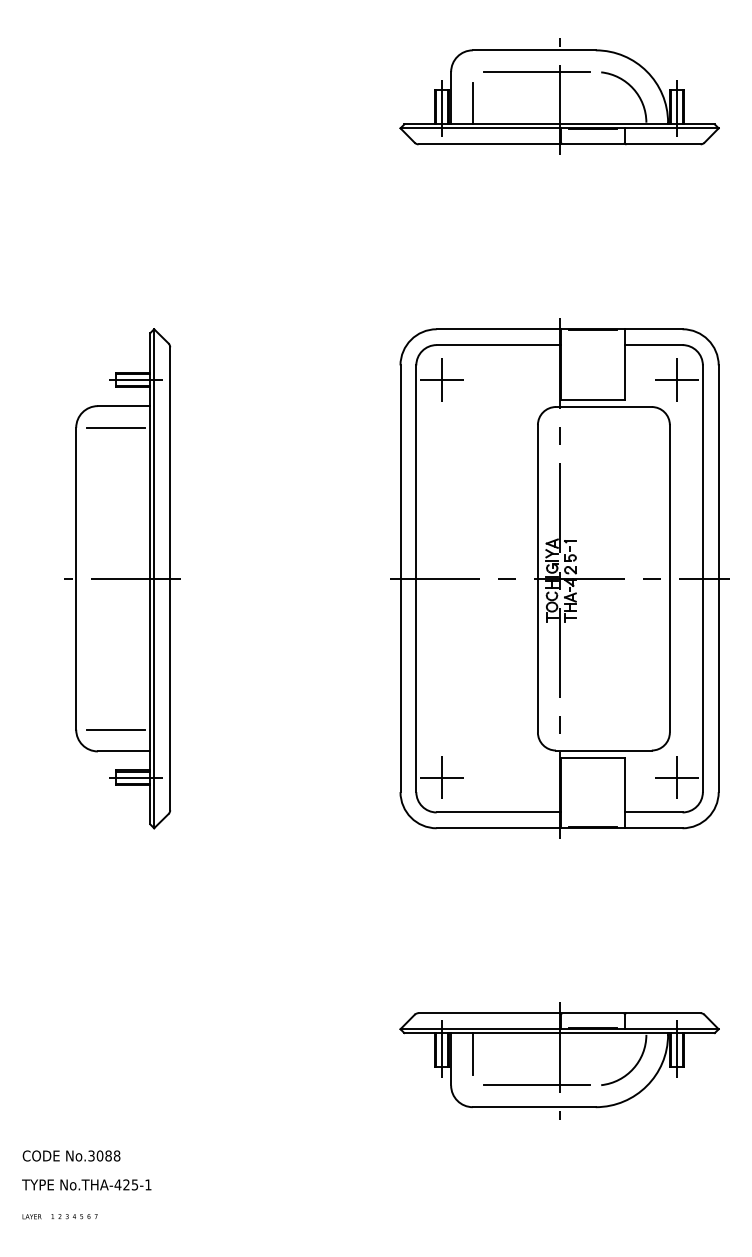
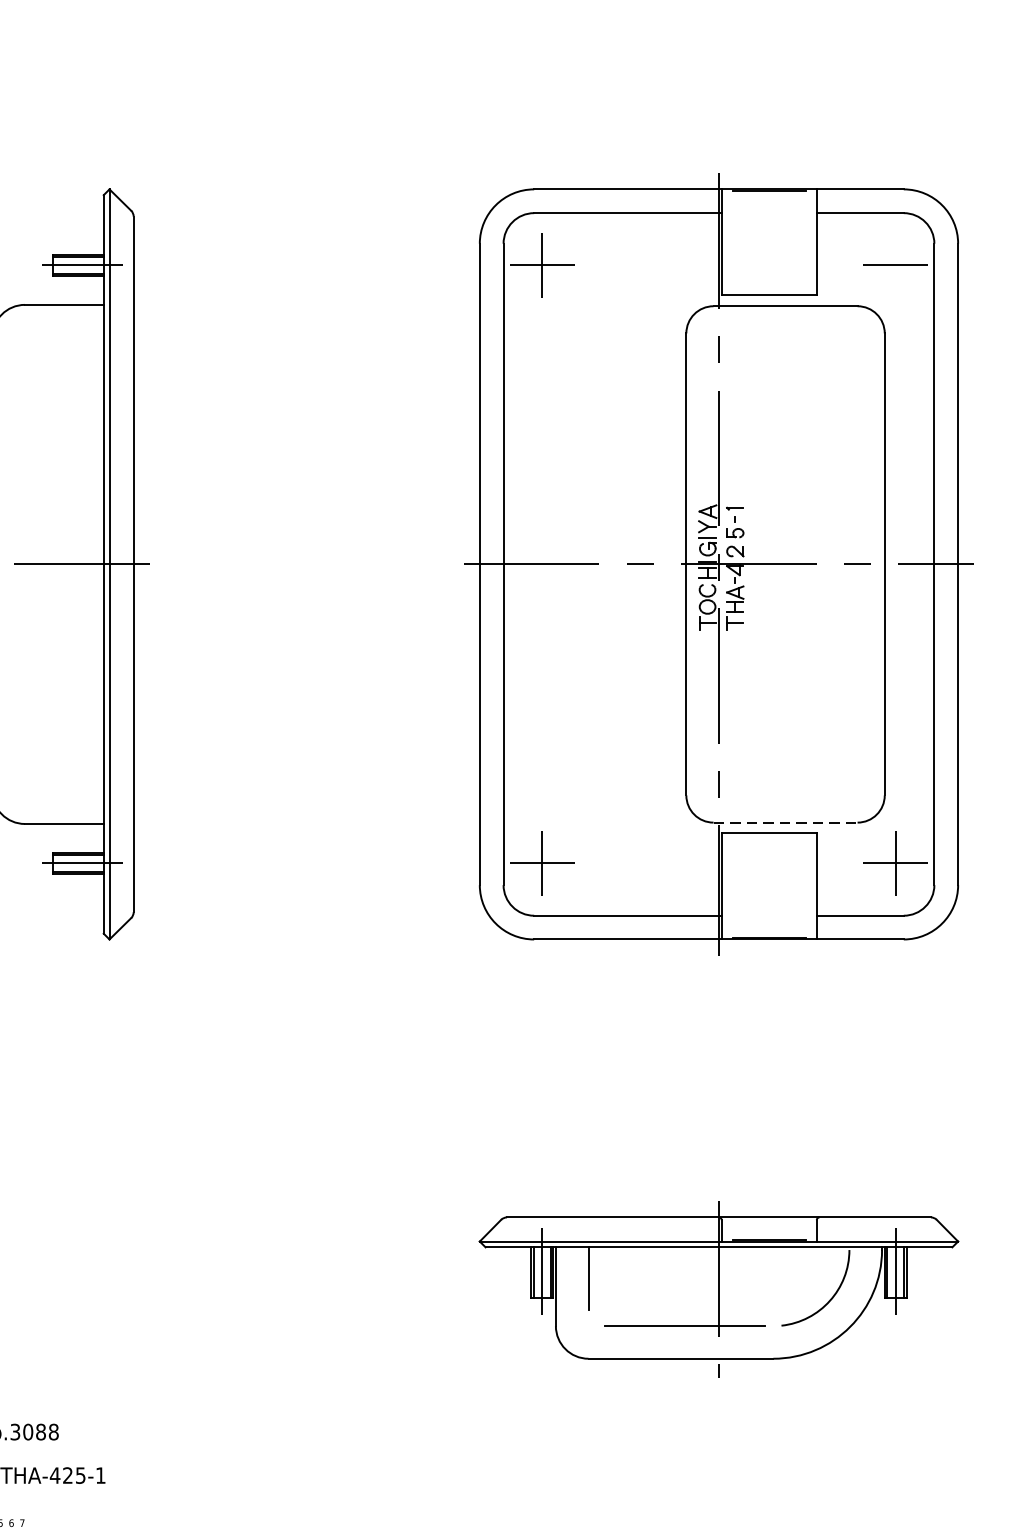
line: (677, 379) -> (896, 264), removed
line: (115, 427) -> (51, 337), removed
line: (115, 729) -> (51, 791), removed
line: (603, 750) -> (784, 822), solid -> dashed

